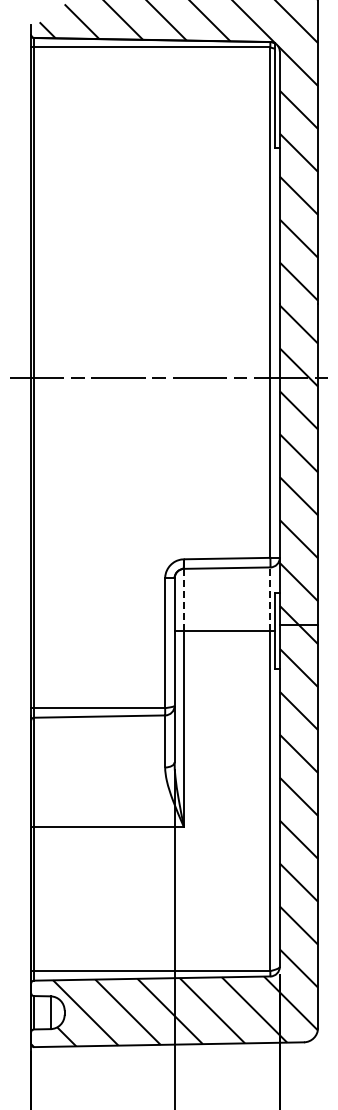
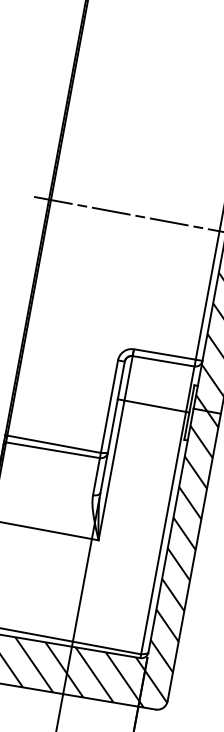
line: (270, 599) -> (190, 389), dashed -> solid
line: (184, 600) -> (128, 378), dashed -> solid

